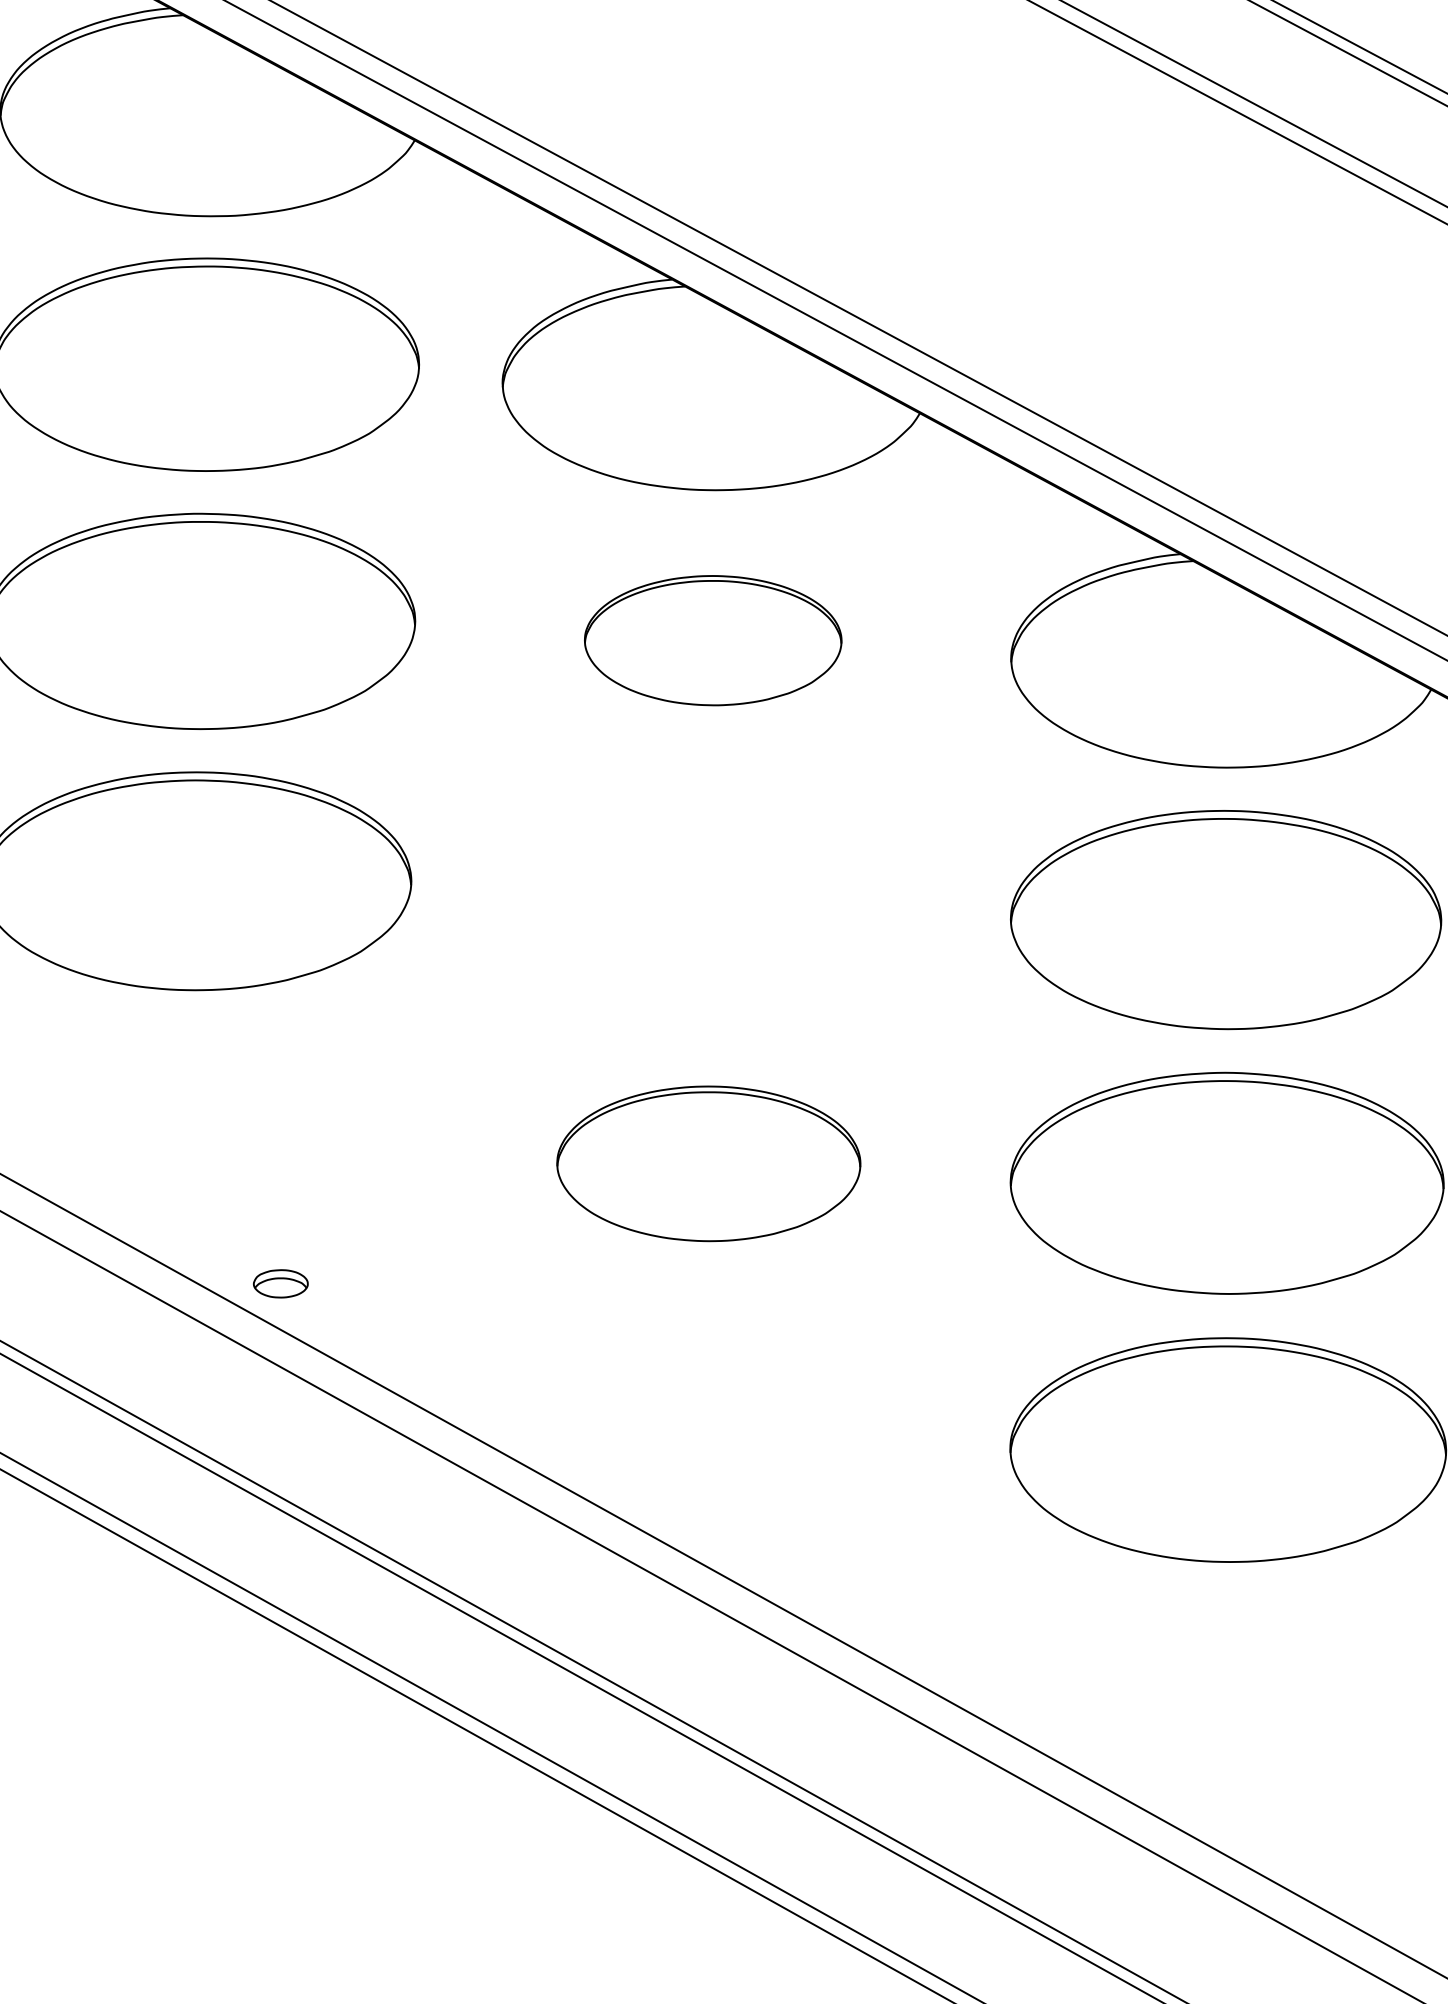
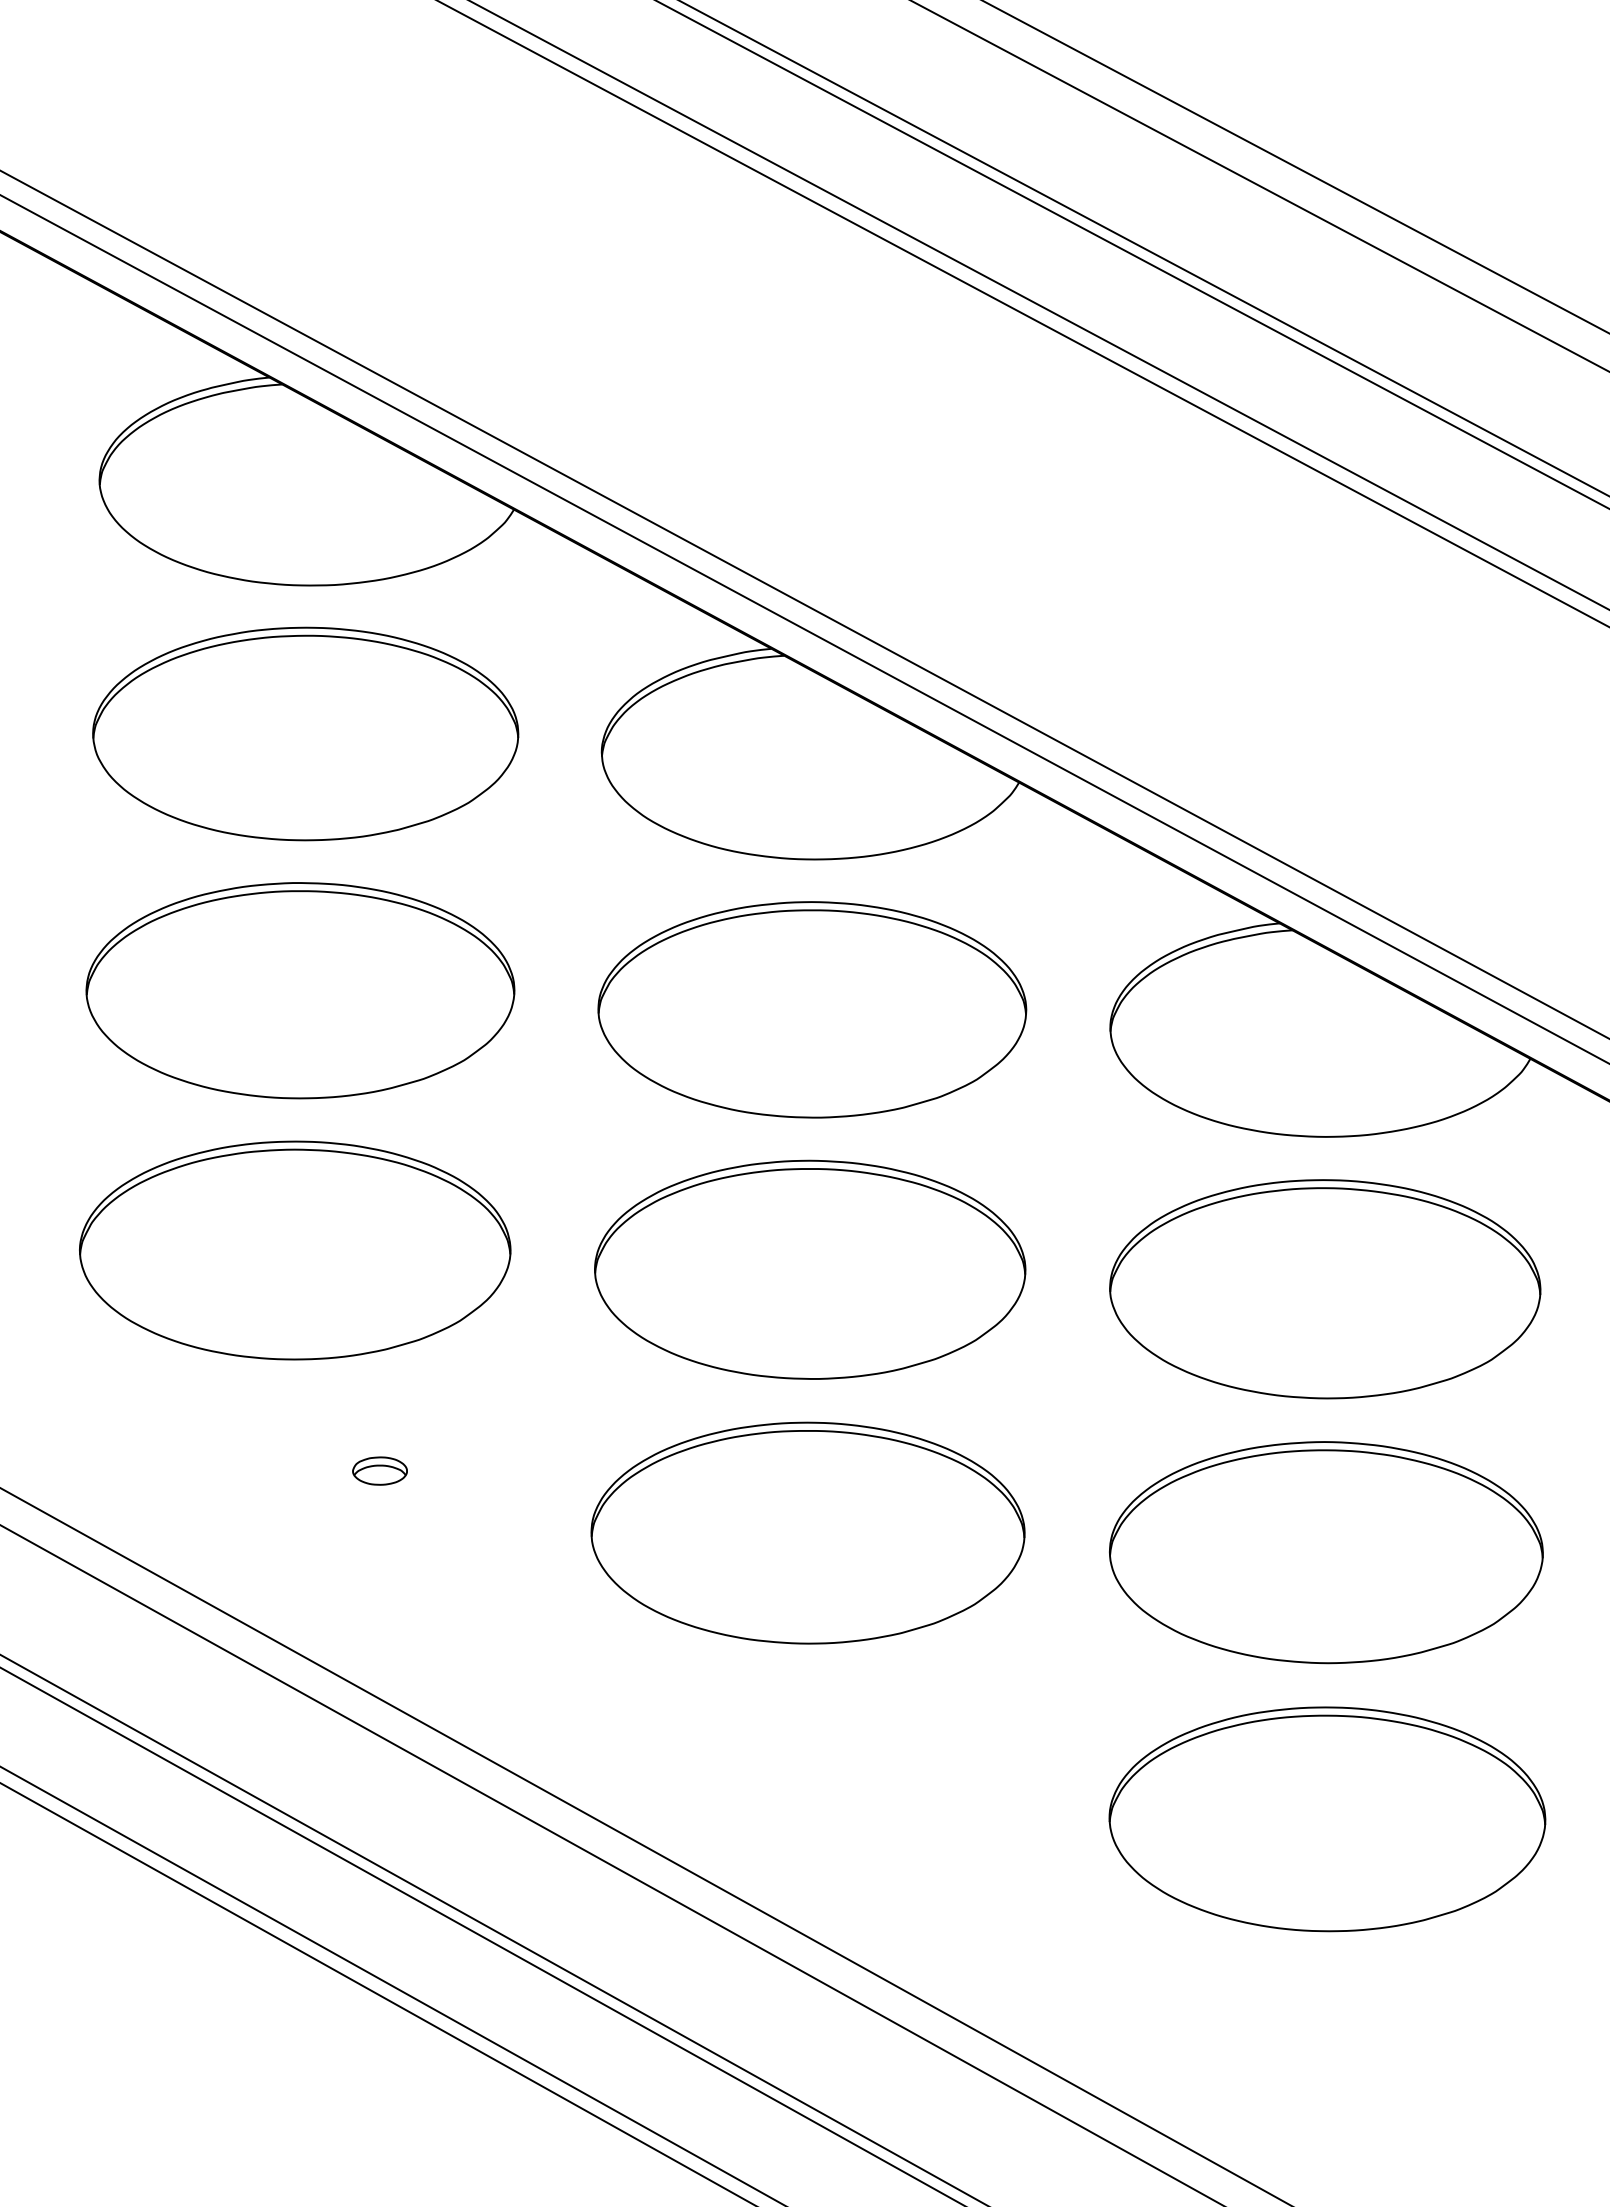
part: (713, 640) -> (812, 1009), size x1.67
part: (711, 900) -> (810, 1269), added
part: (708, 1163) -> (807, 1532), size x1.43
part: (280, 1283) -> (379, 1470), moved

